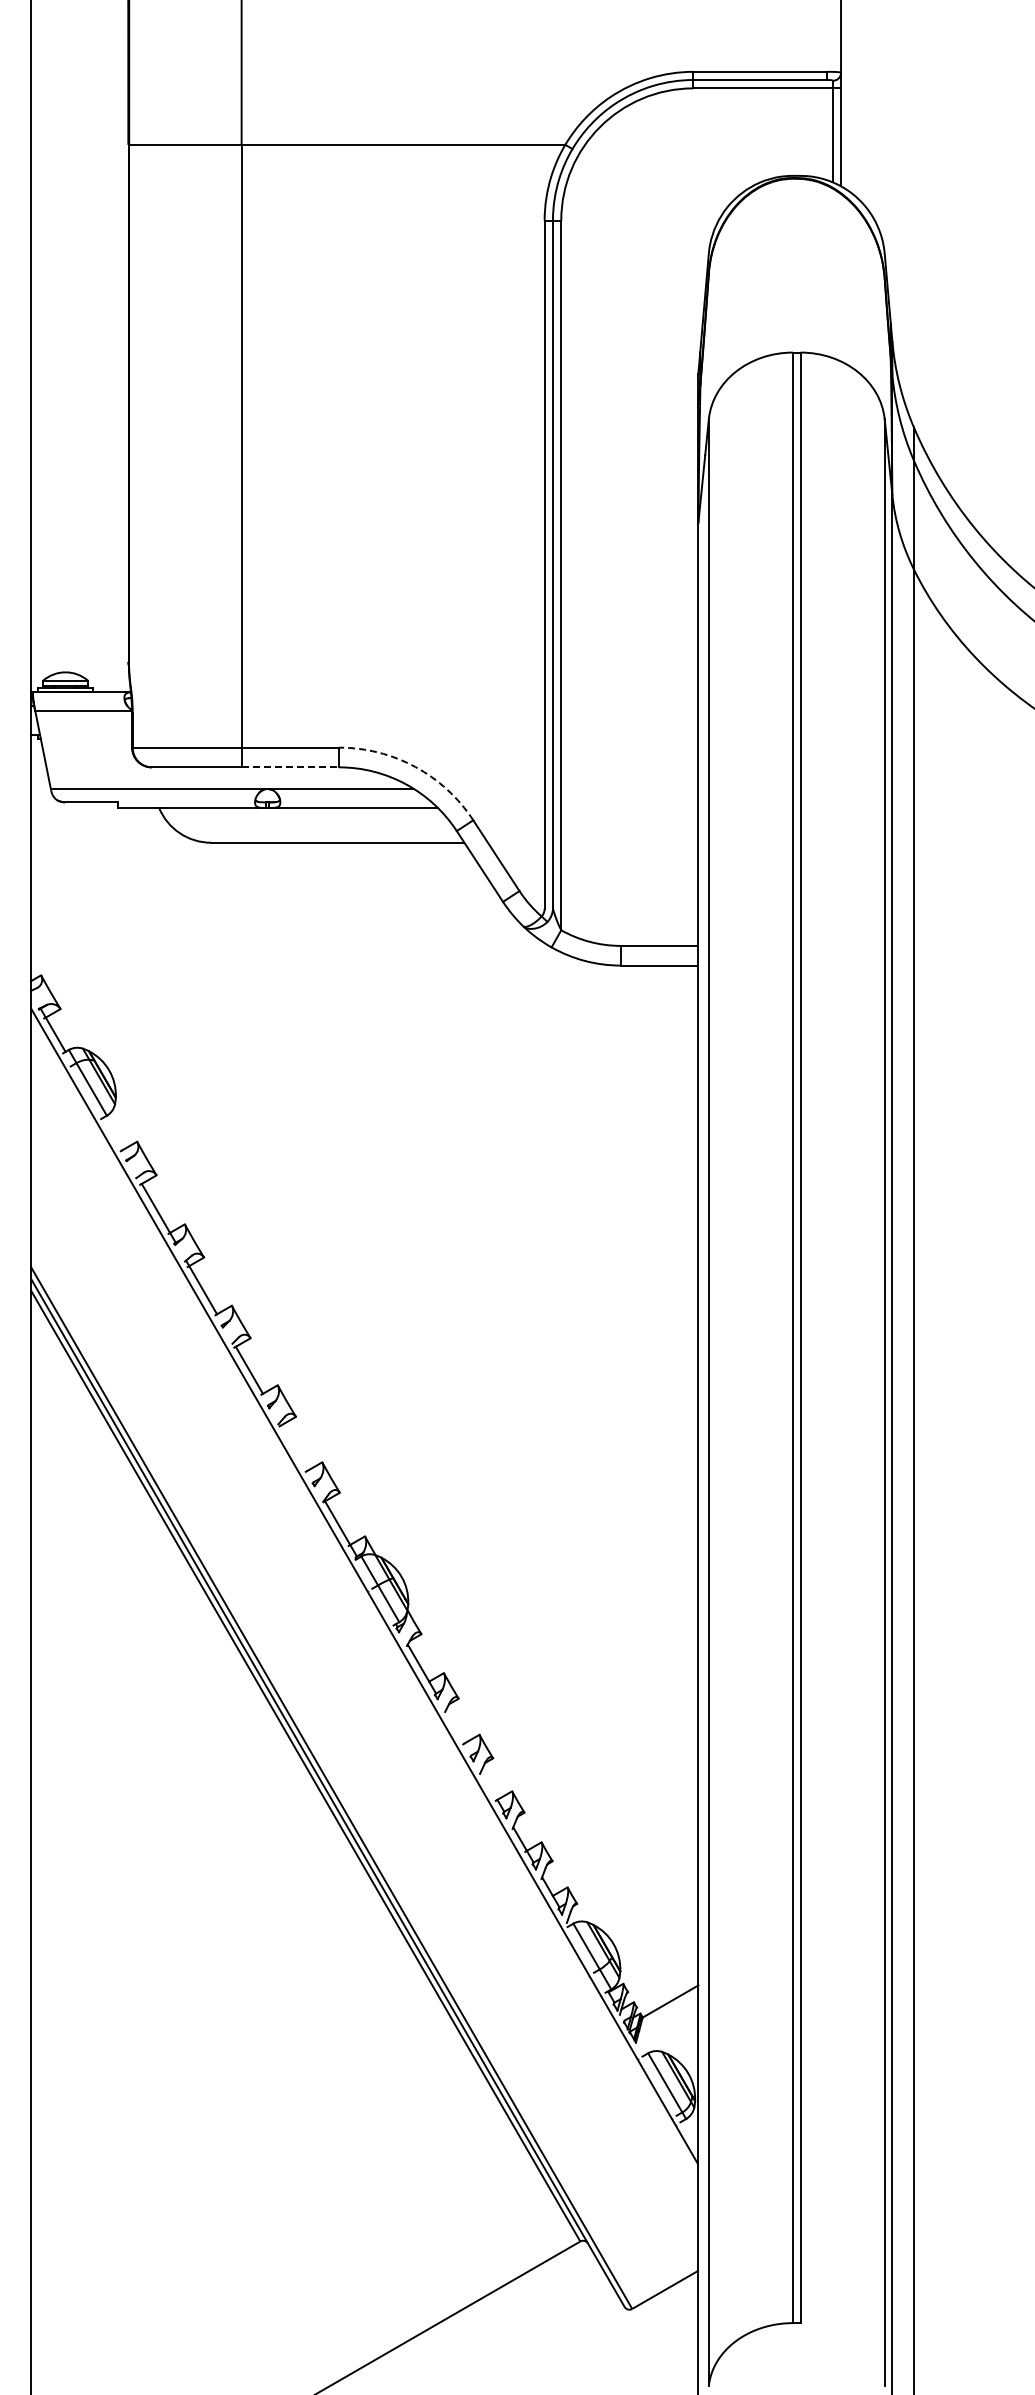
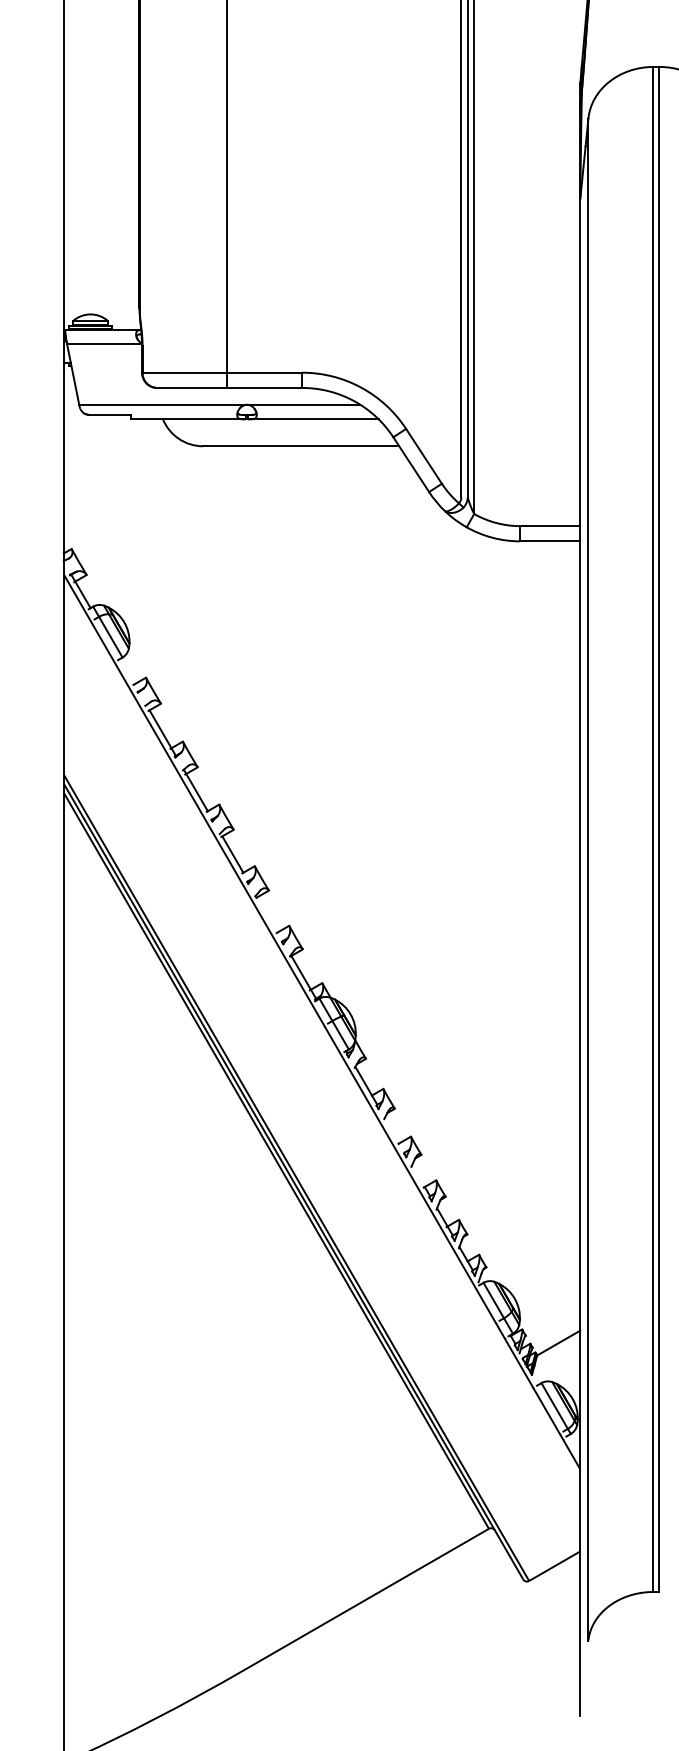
arc: (415, 766) -> (361, 387), dashed -> solid
line: (290, 767) -> (264, 388), dashed -> solid

